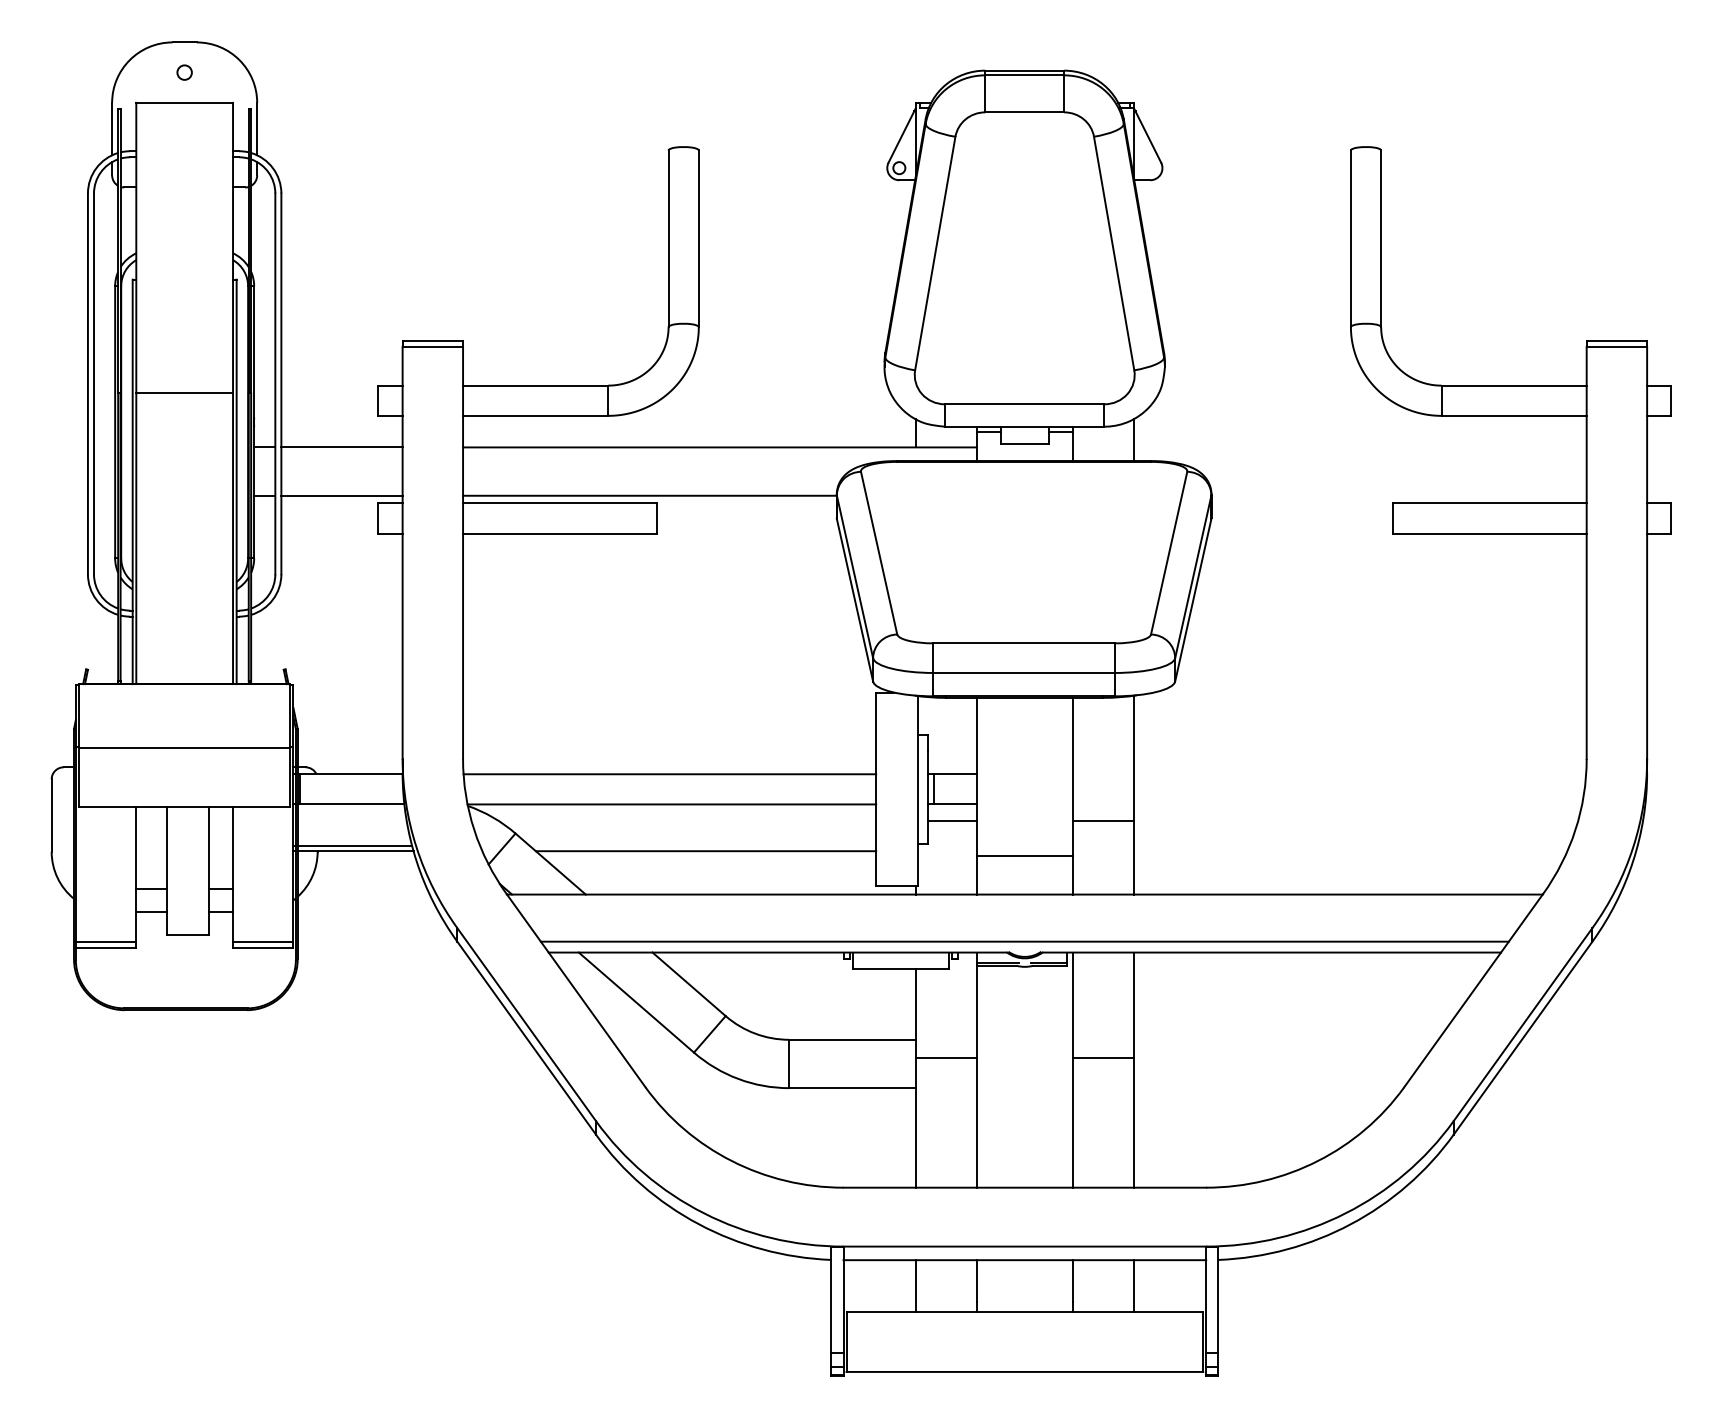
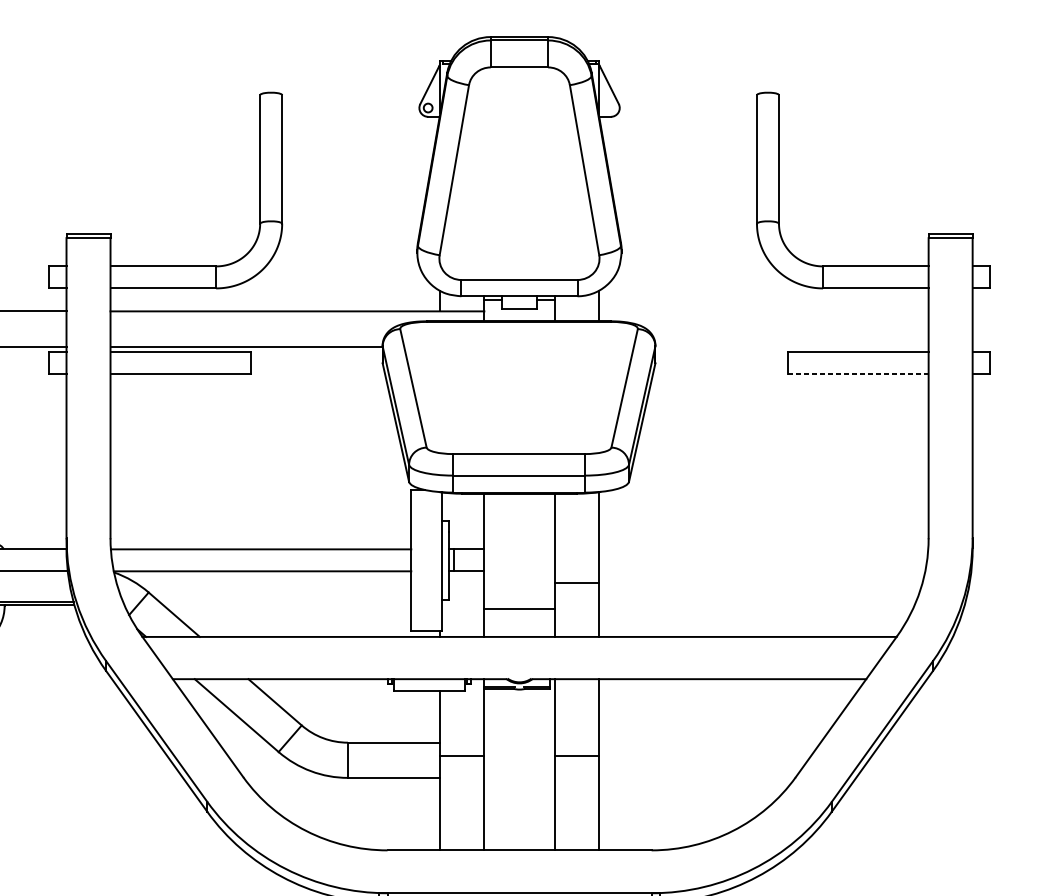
line: (1489, 533) -> (857, 374), solid -> dashed
line: (952, 820) -> (466, 583), removed
line: (705, 851) -> (287, 605), removed
line: (1024, 941) -> (519, 671), removed

